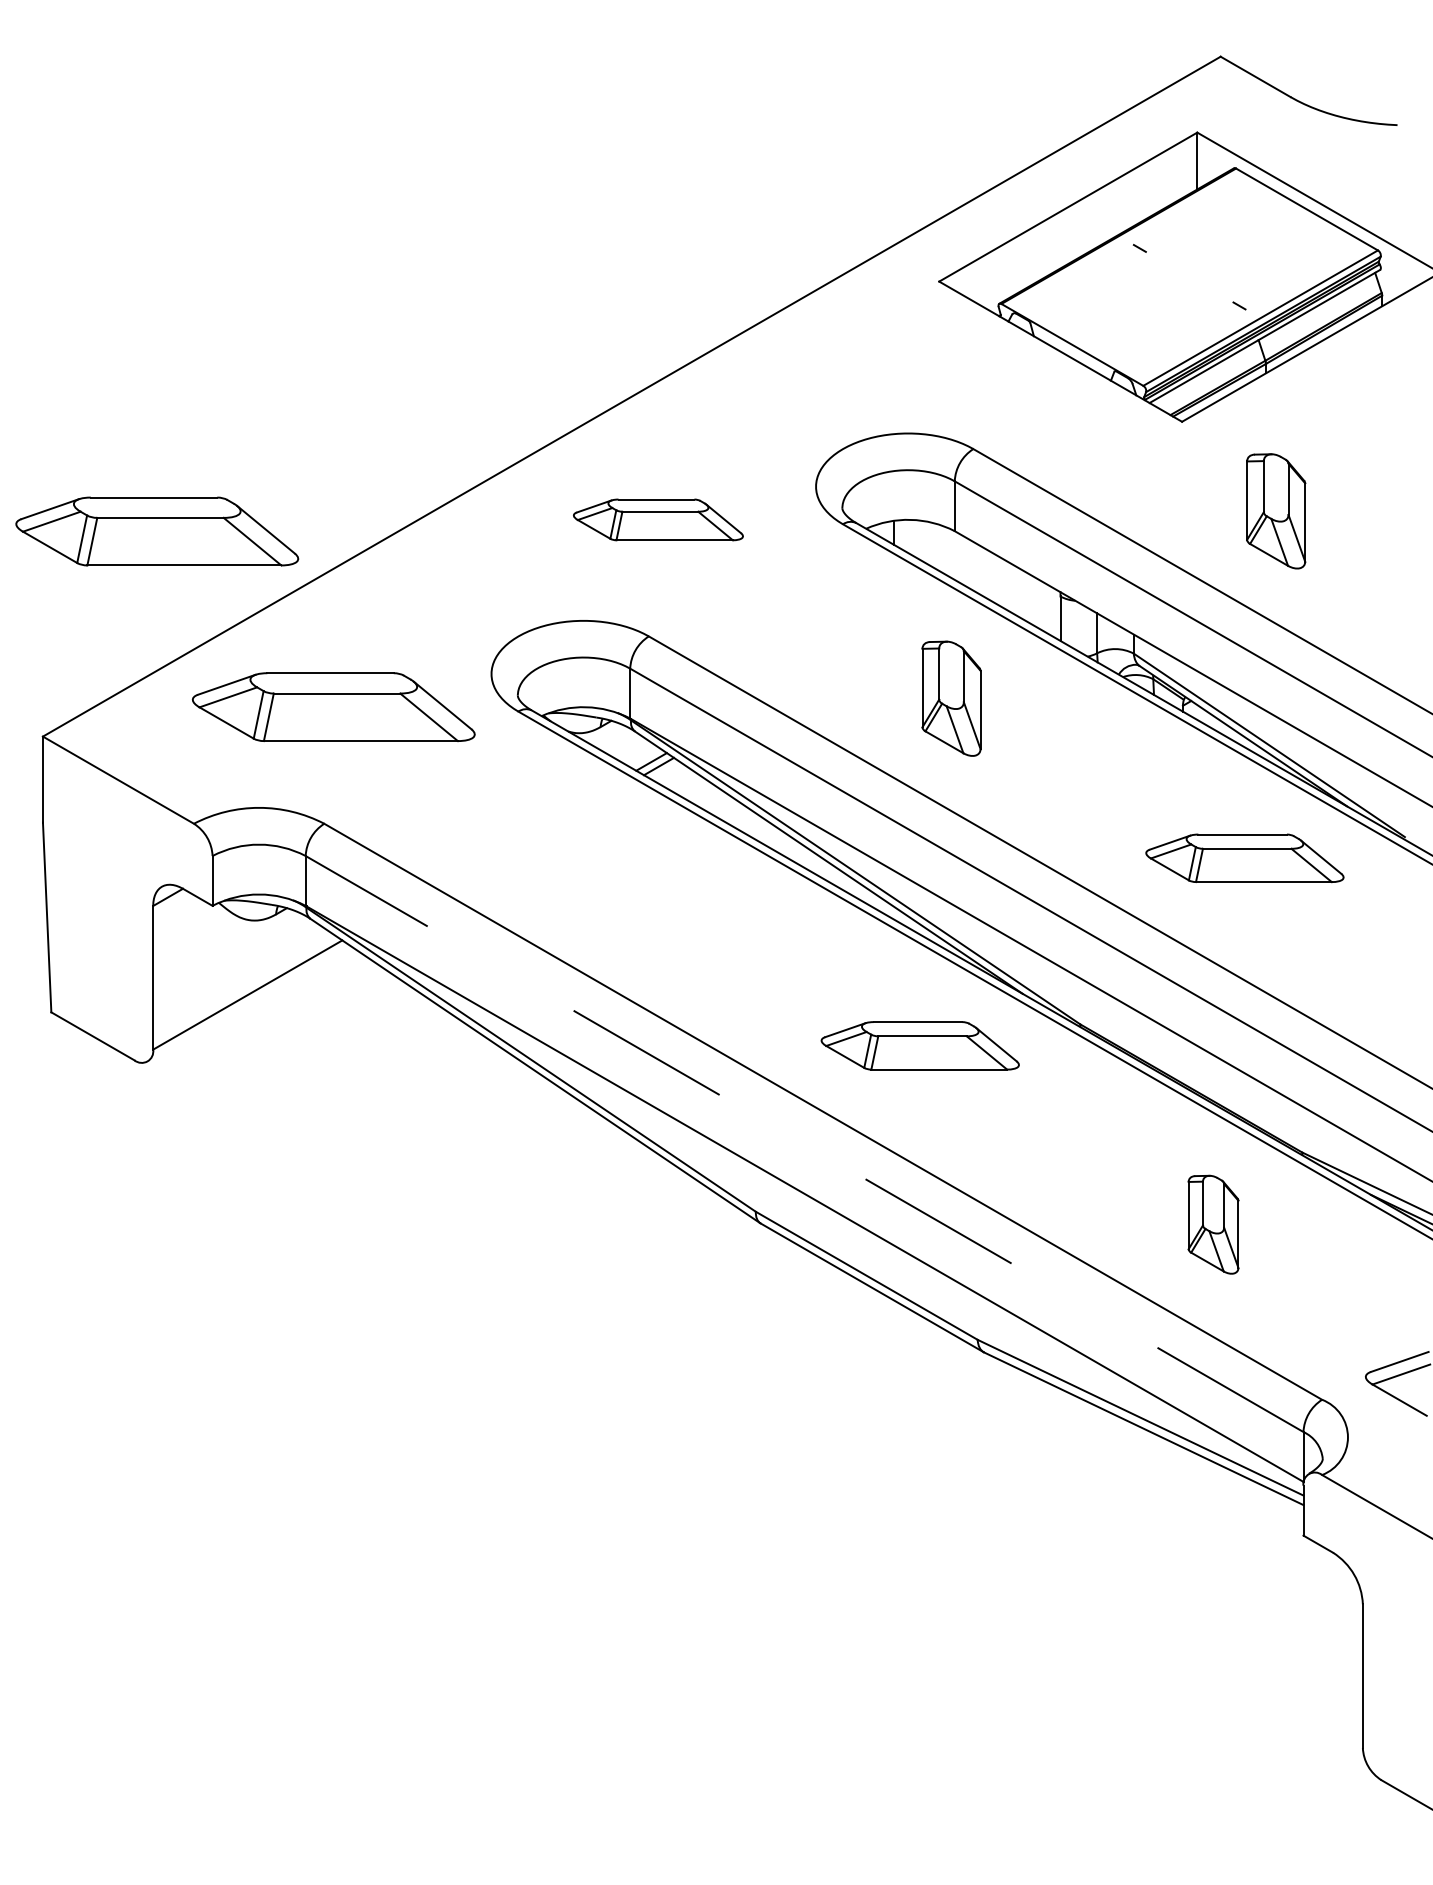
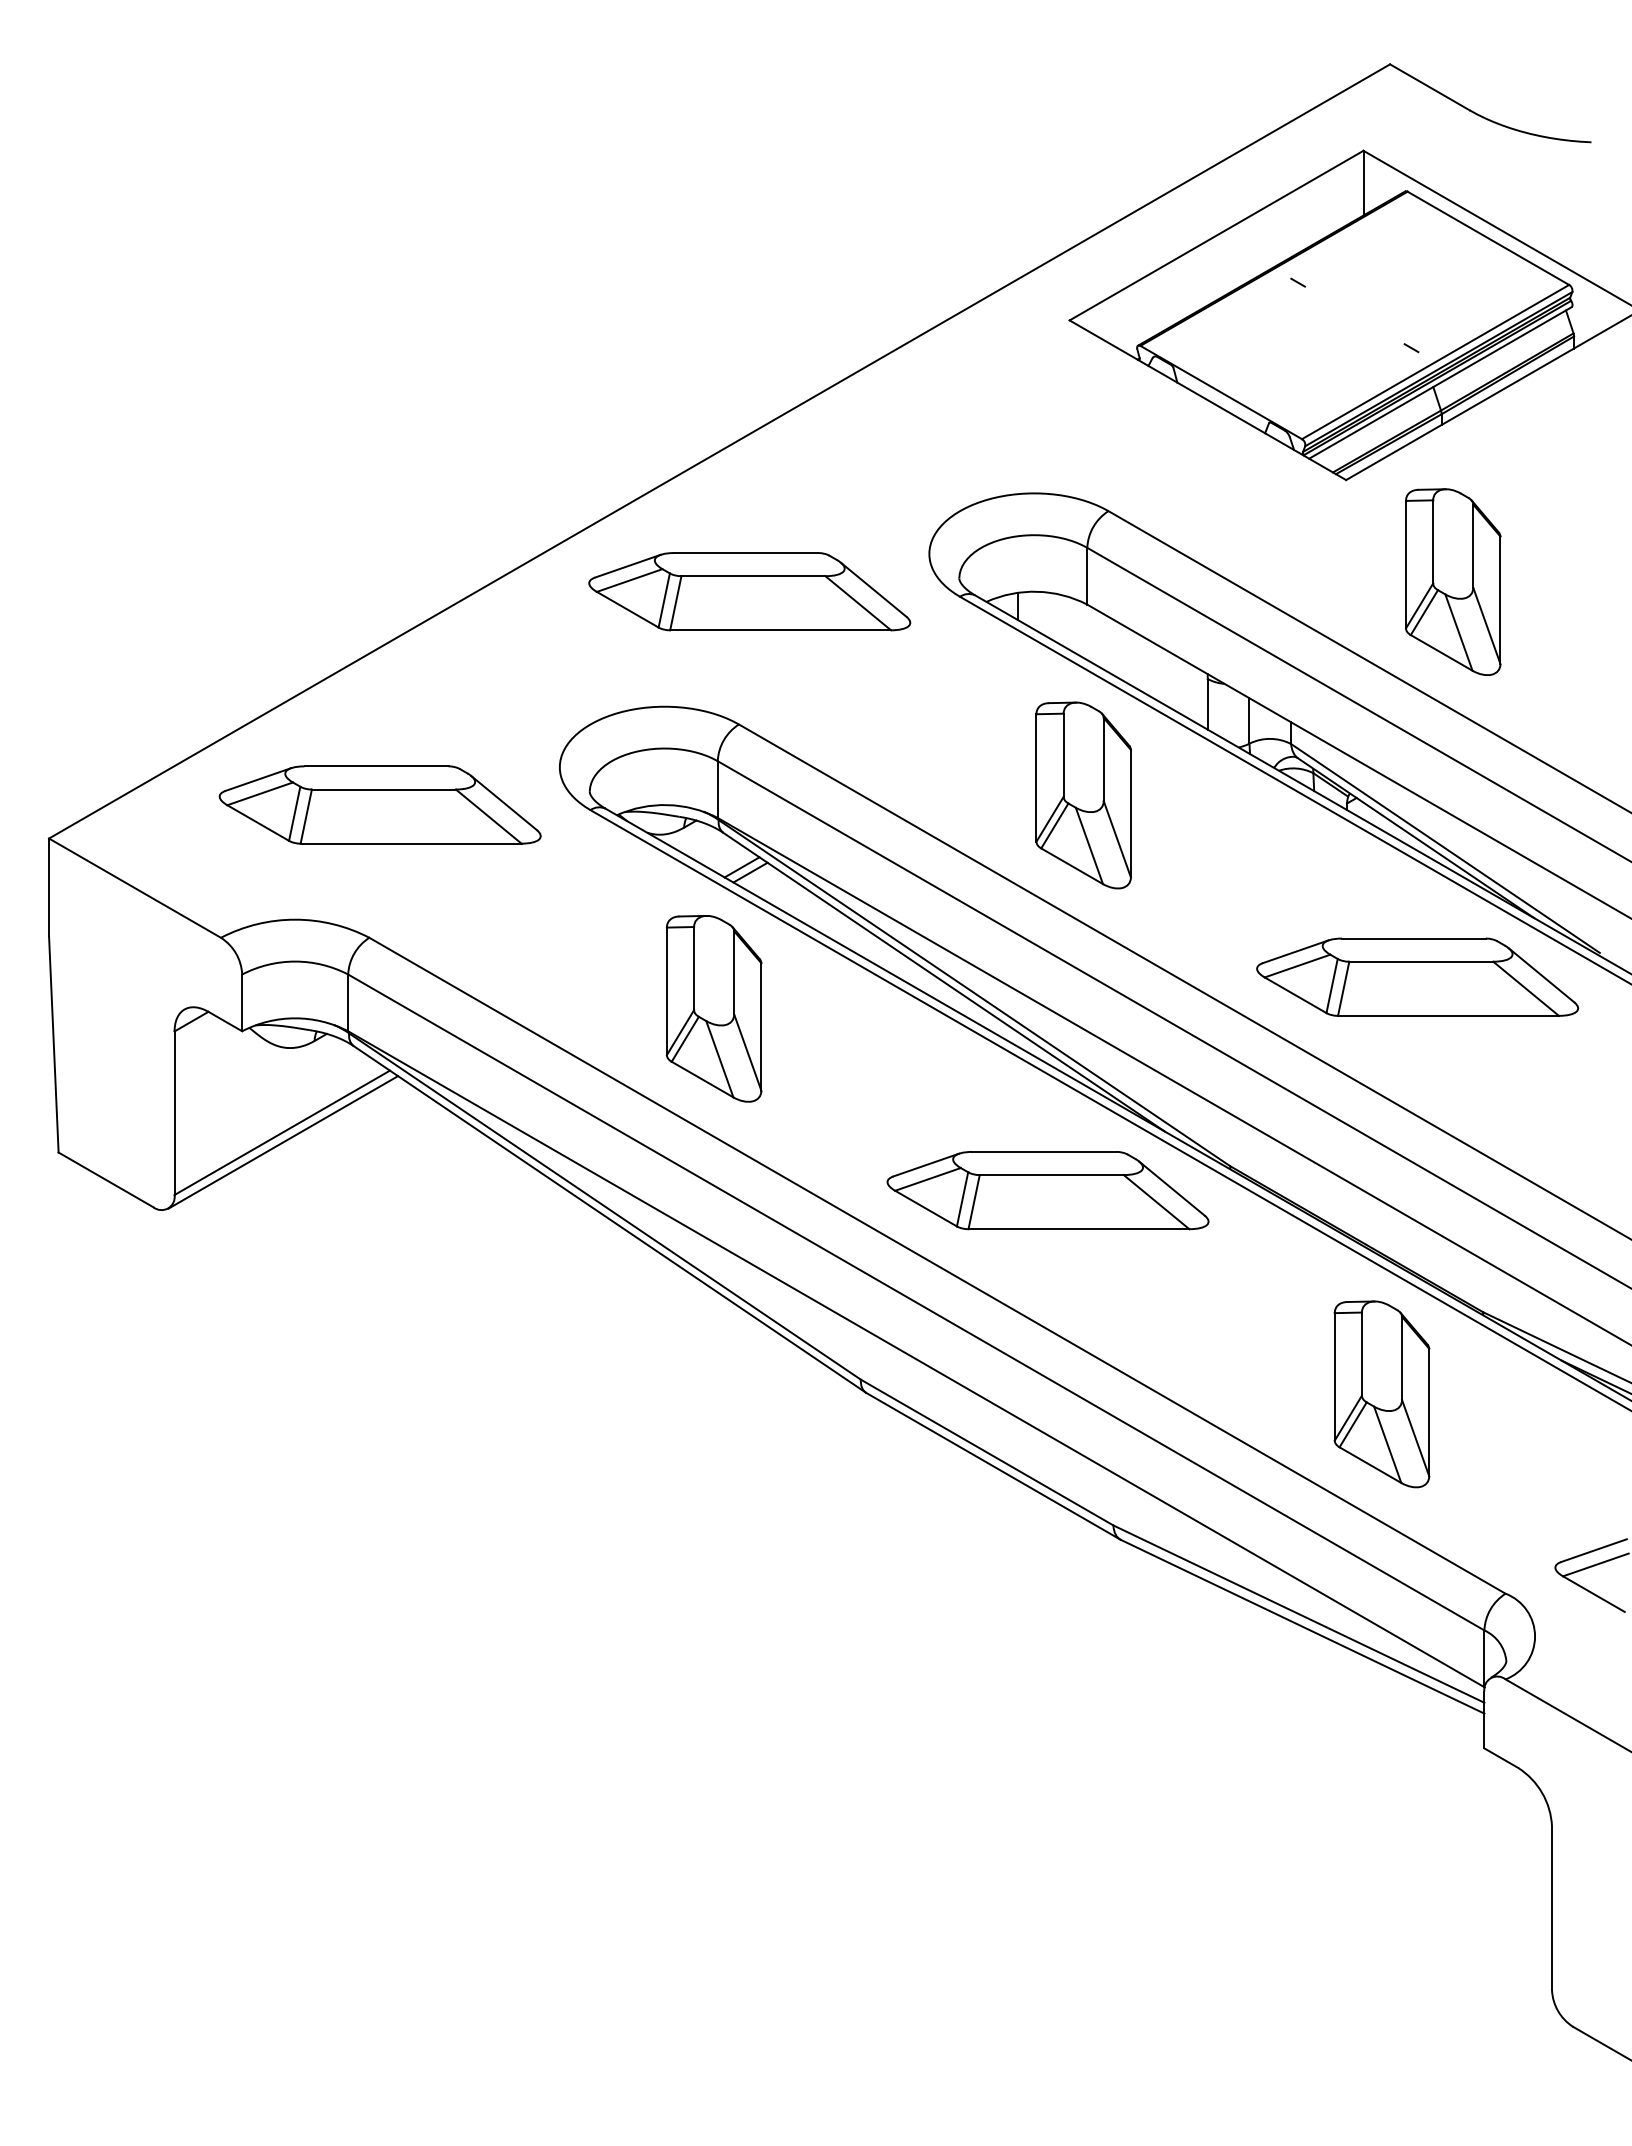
part: (1276, 510) -> (1453, 581), size x1.43
part: (658, 519) -> (749, 591), size x1.67
part: (156, 531) -> (178, 604), removed
part: (951, 698) -> (1083, 795), size x1.43
part: (1244, 857) -> (1417, 976), size x1.43
part: (626, 885) -> (713, 1008), added
line: (248, 1003) -> (283, 1142), added
part: (919, 1045) -> (1047, 1190), size x1.43
line: (804, 1144) -> (916, 1302), dashed -> solid
part: (1213, 1224) -> (1381, 1394), size x1.67

